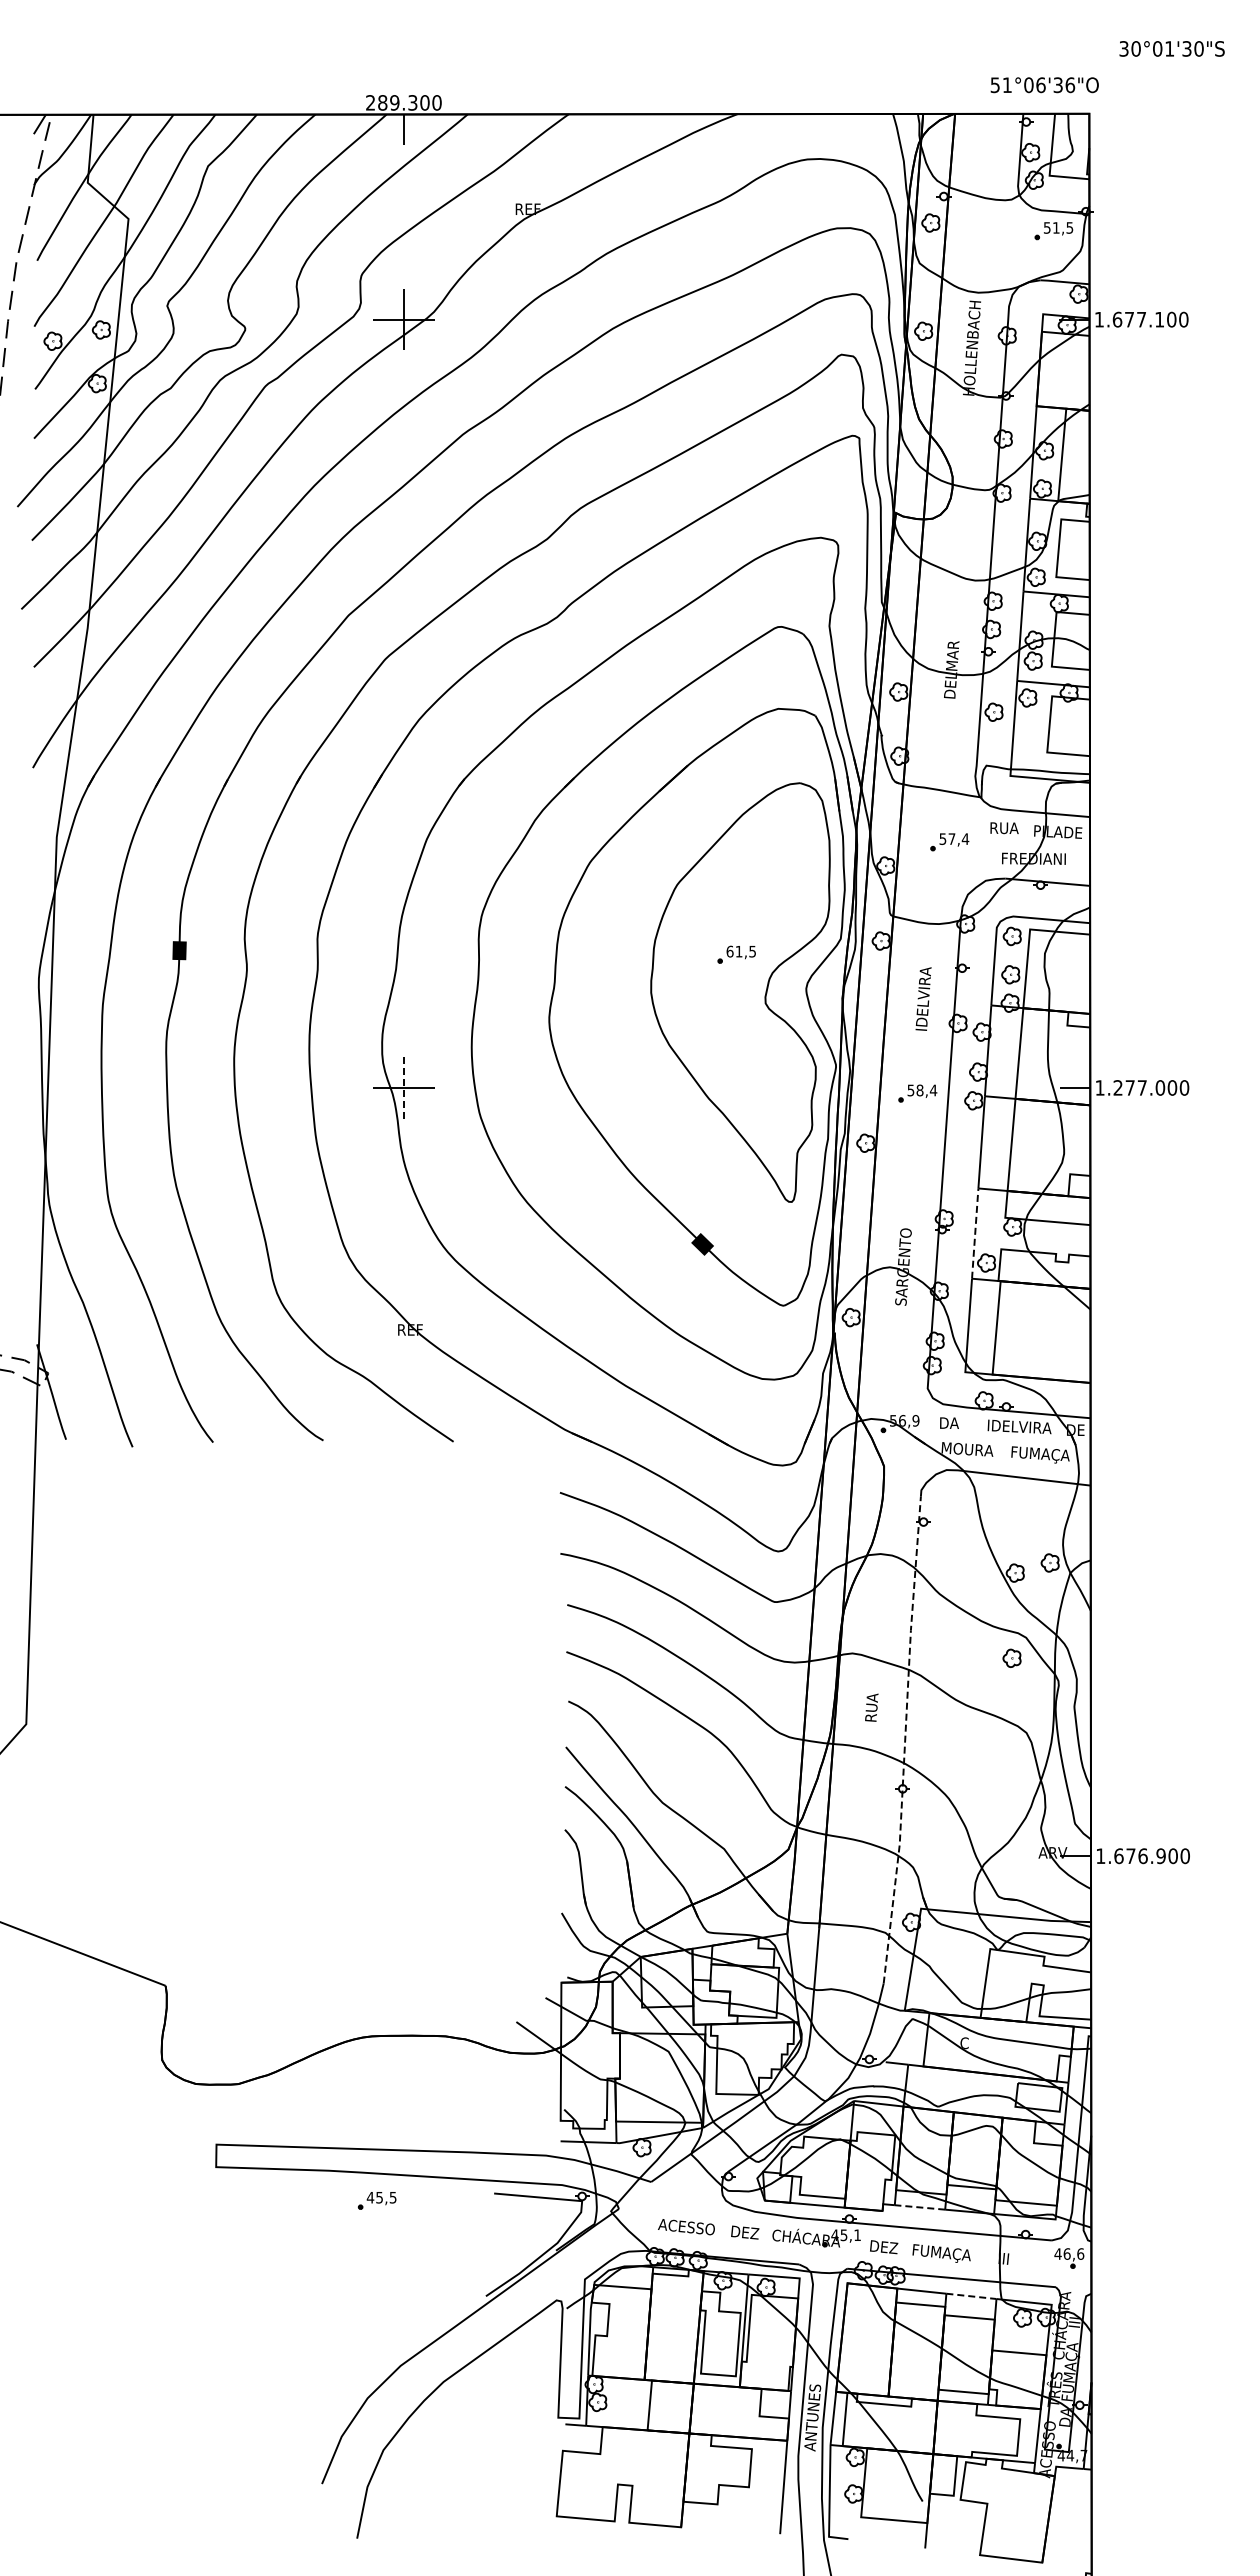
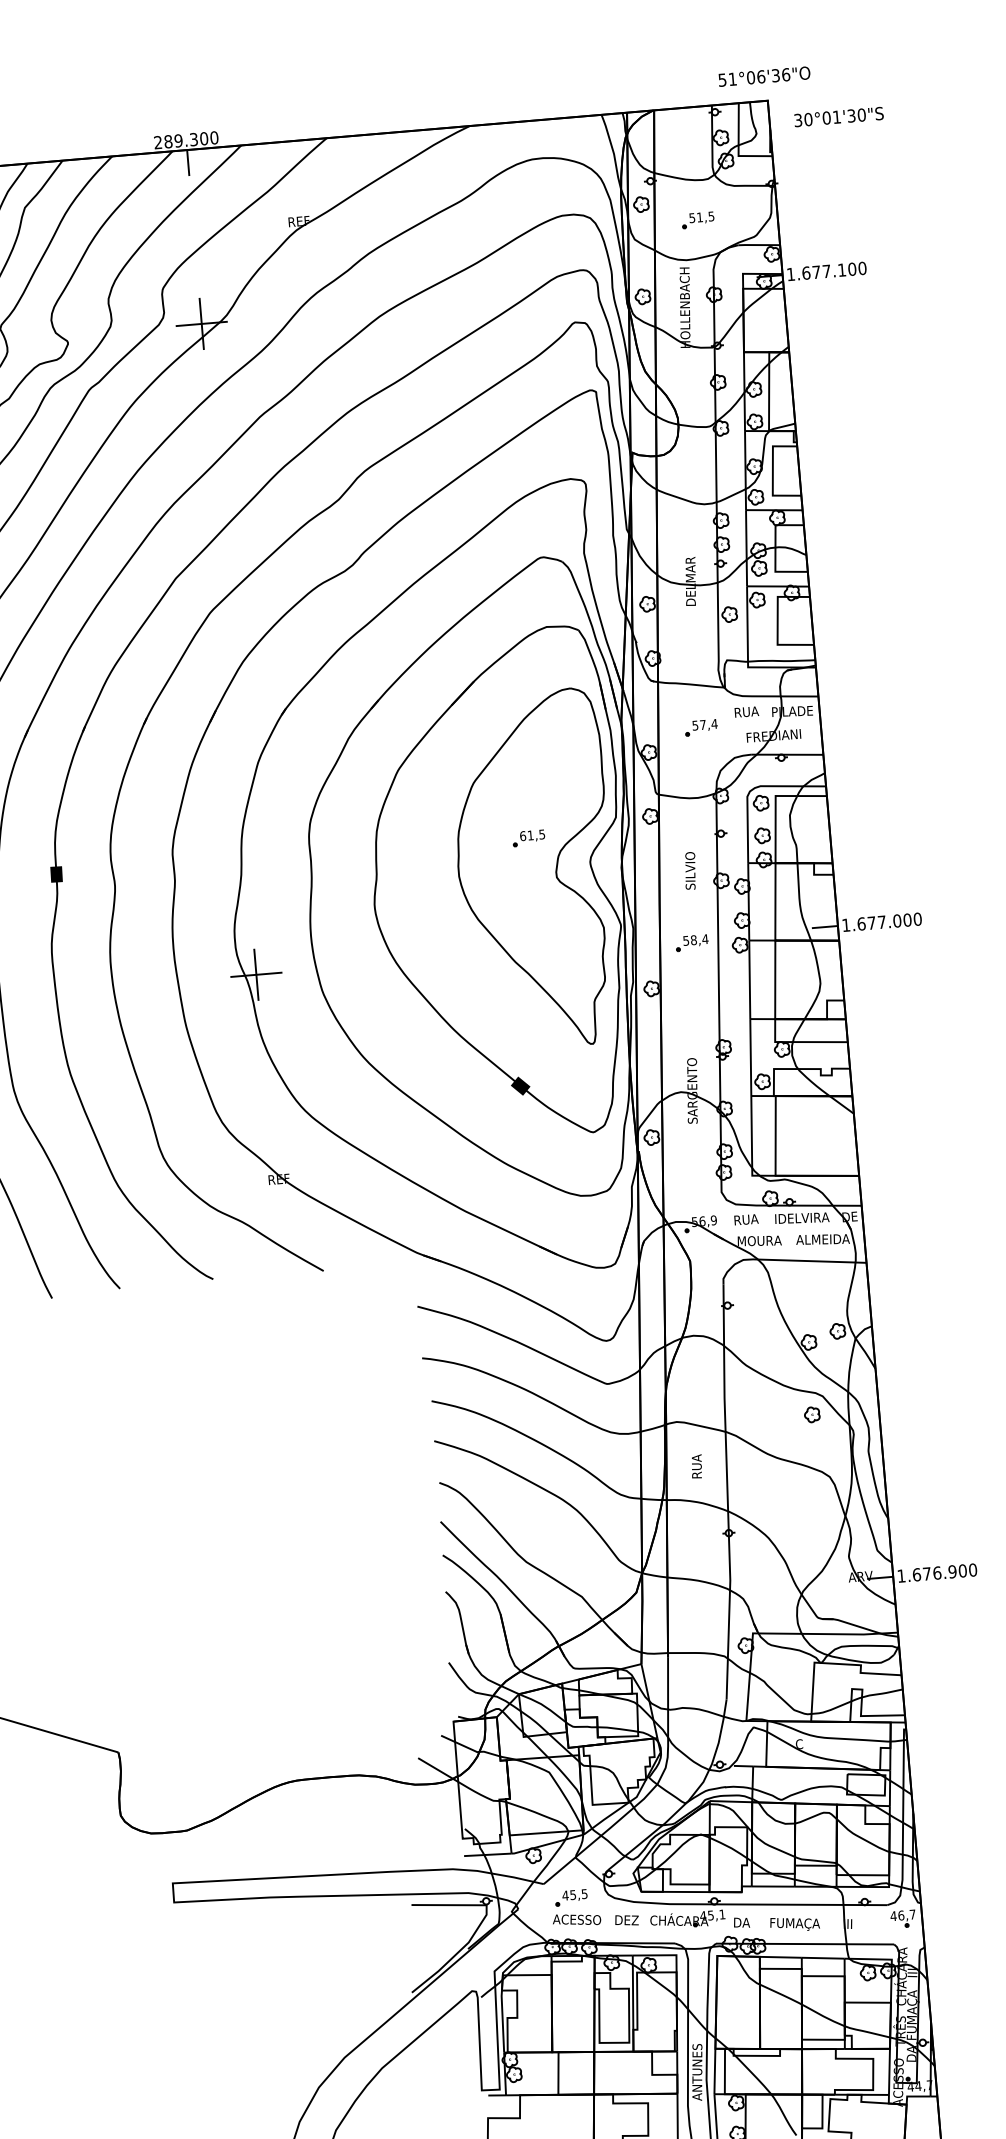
text: (1171, 48) -> (838, 116), moved
text: (1044, 85) -> (764, 76), moved
part: (1053, 231) -> (697, 220), moved
text: (923, 999) -> (690, 862), IDELVIRA -> SILVIO
line: (403, 1087) -> (256, 974), dashed -> solid
text: (1117, 1087) -> (860, 923), 1.277.000 -> 1.677.000
line: (975, 1233) -> (751, 1057), dashed -> solid
text: (954, 1423) -> (746, 1219), DA -> RUA
text: (1041, 1454) -> (822, 1239), FUMAÇA -> ALMEIDA
line: (905, 1739) -> (727, 1491), dashed -> solid
part: (376, 2200) -> (570, 1897), moved
line: (919, 2207) -> (772, 1886), dashed -> solid
text: (888, 2247) -> (749, 1922), DEZ -> DA
text: (1080, 2253) -> (912, 1914), 46,6 -> 46,7
line: (971, 2296) -> (823, 1958), dashed -> solid

